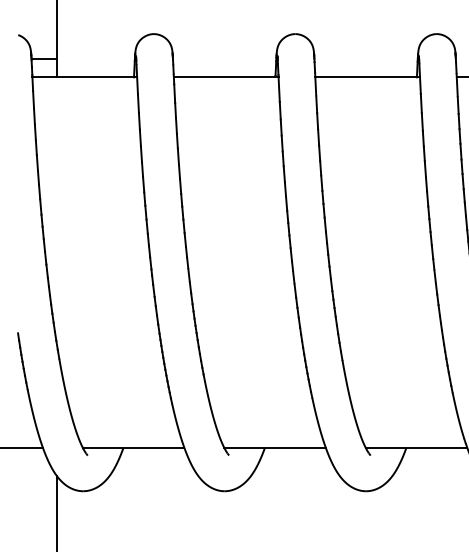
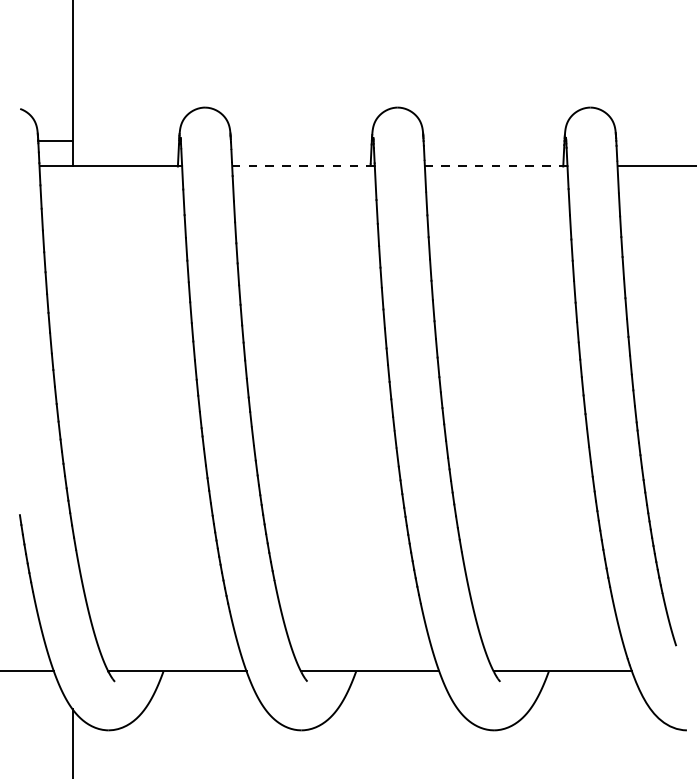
line: (226, 77) -> (303, 166), solid -> dashed
line: (367, 77) -> (495, 166), solid -> dashed

